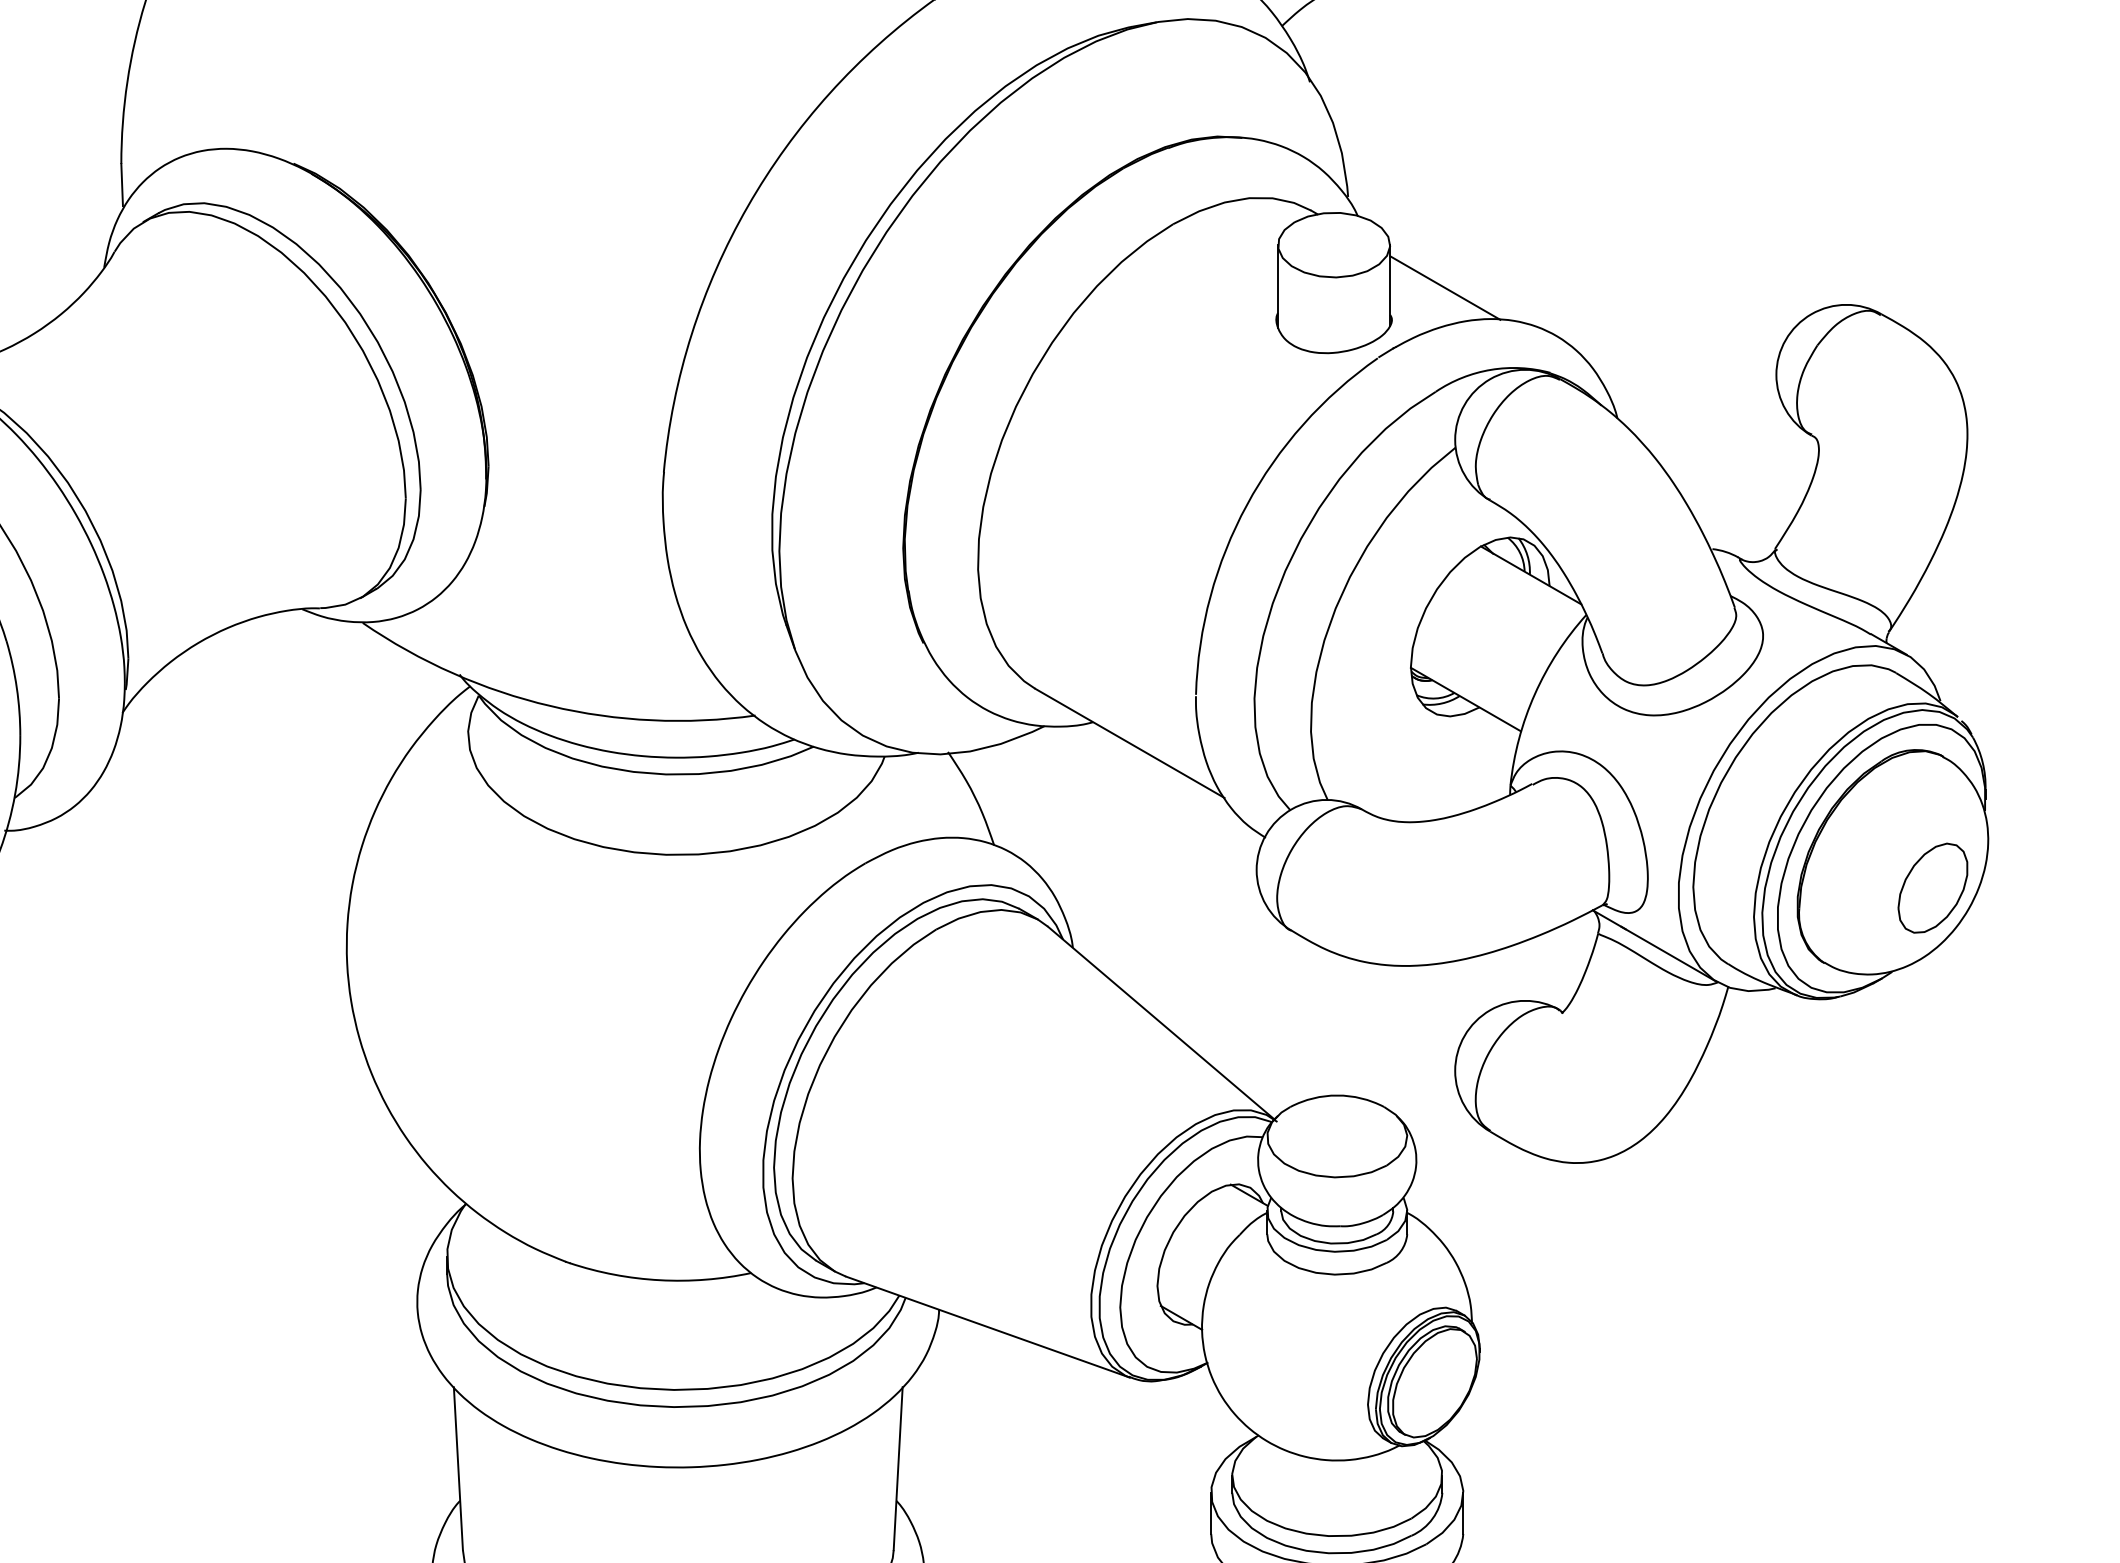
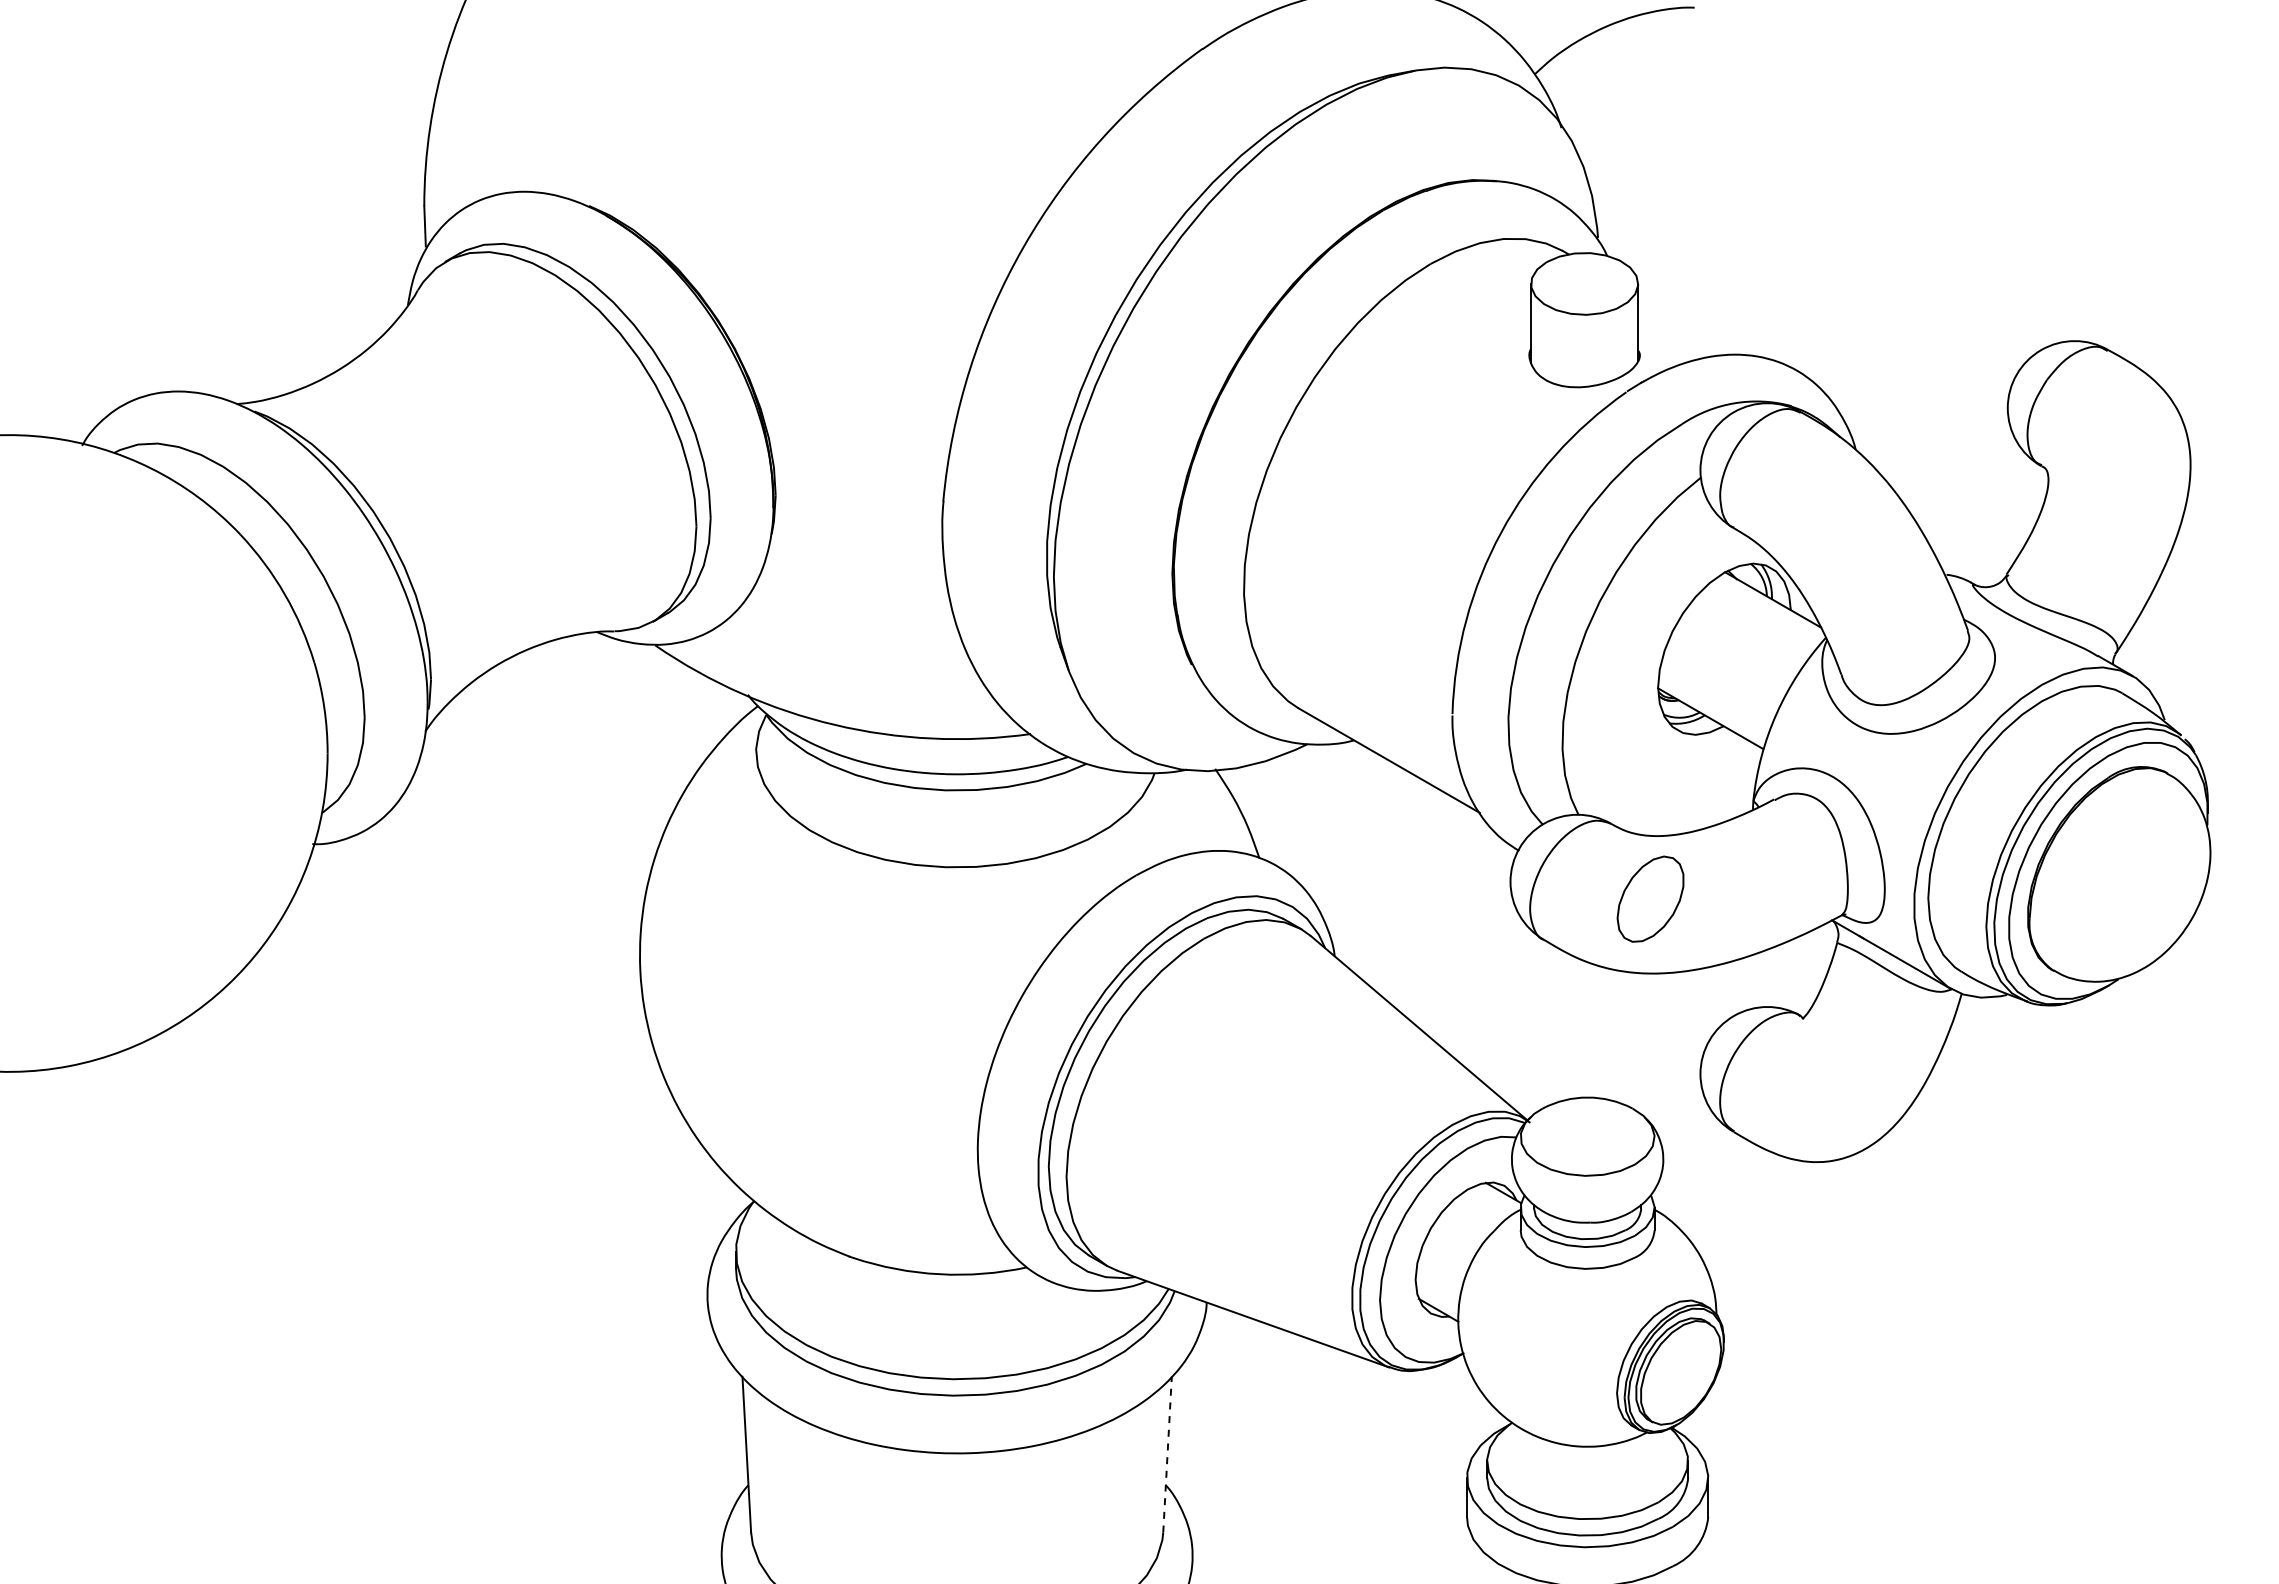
line: (1444, 287) -> (1690, 324), removed
part: (1932, 887) -> (1650, 898), moved
line: (898, 1468) -> (1167, 1454), solid -> dashed

